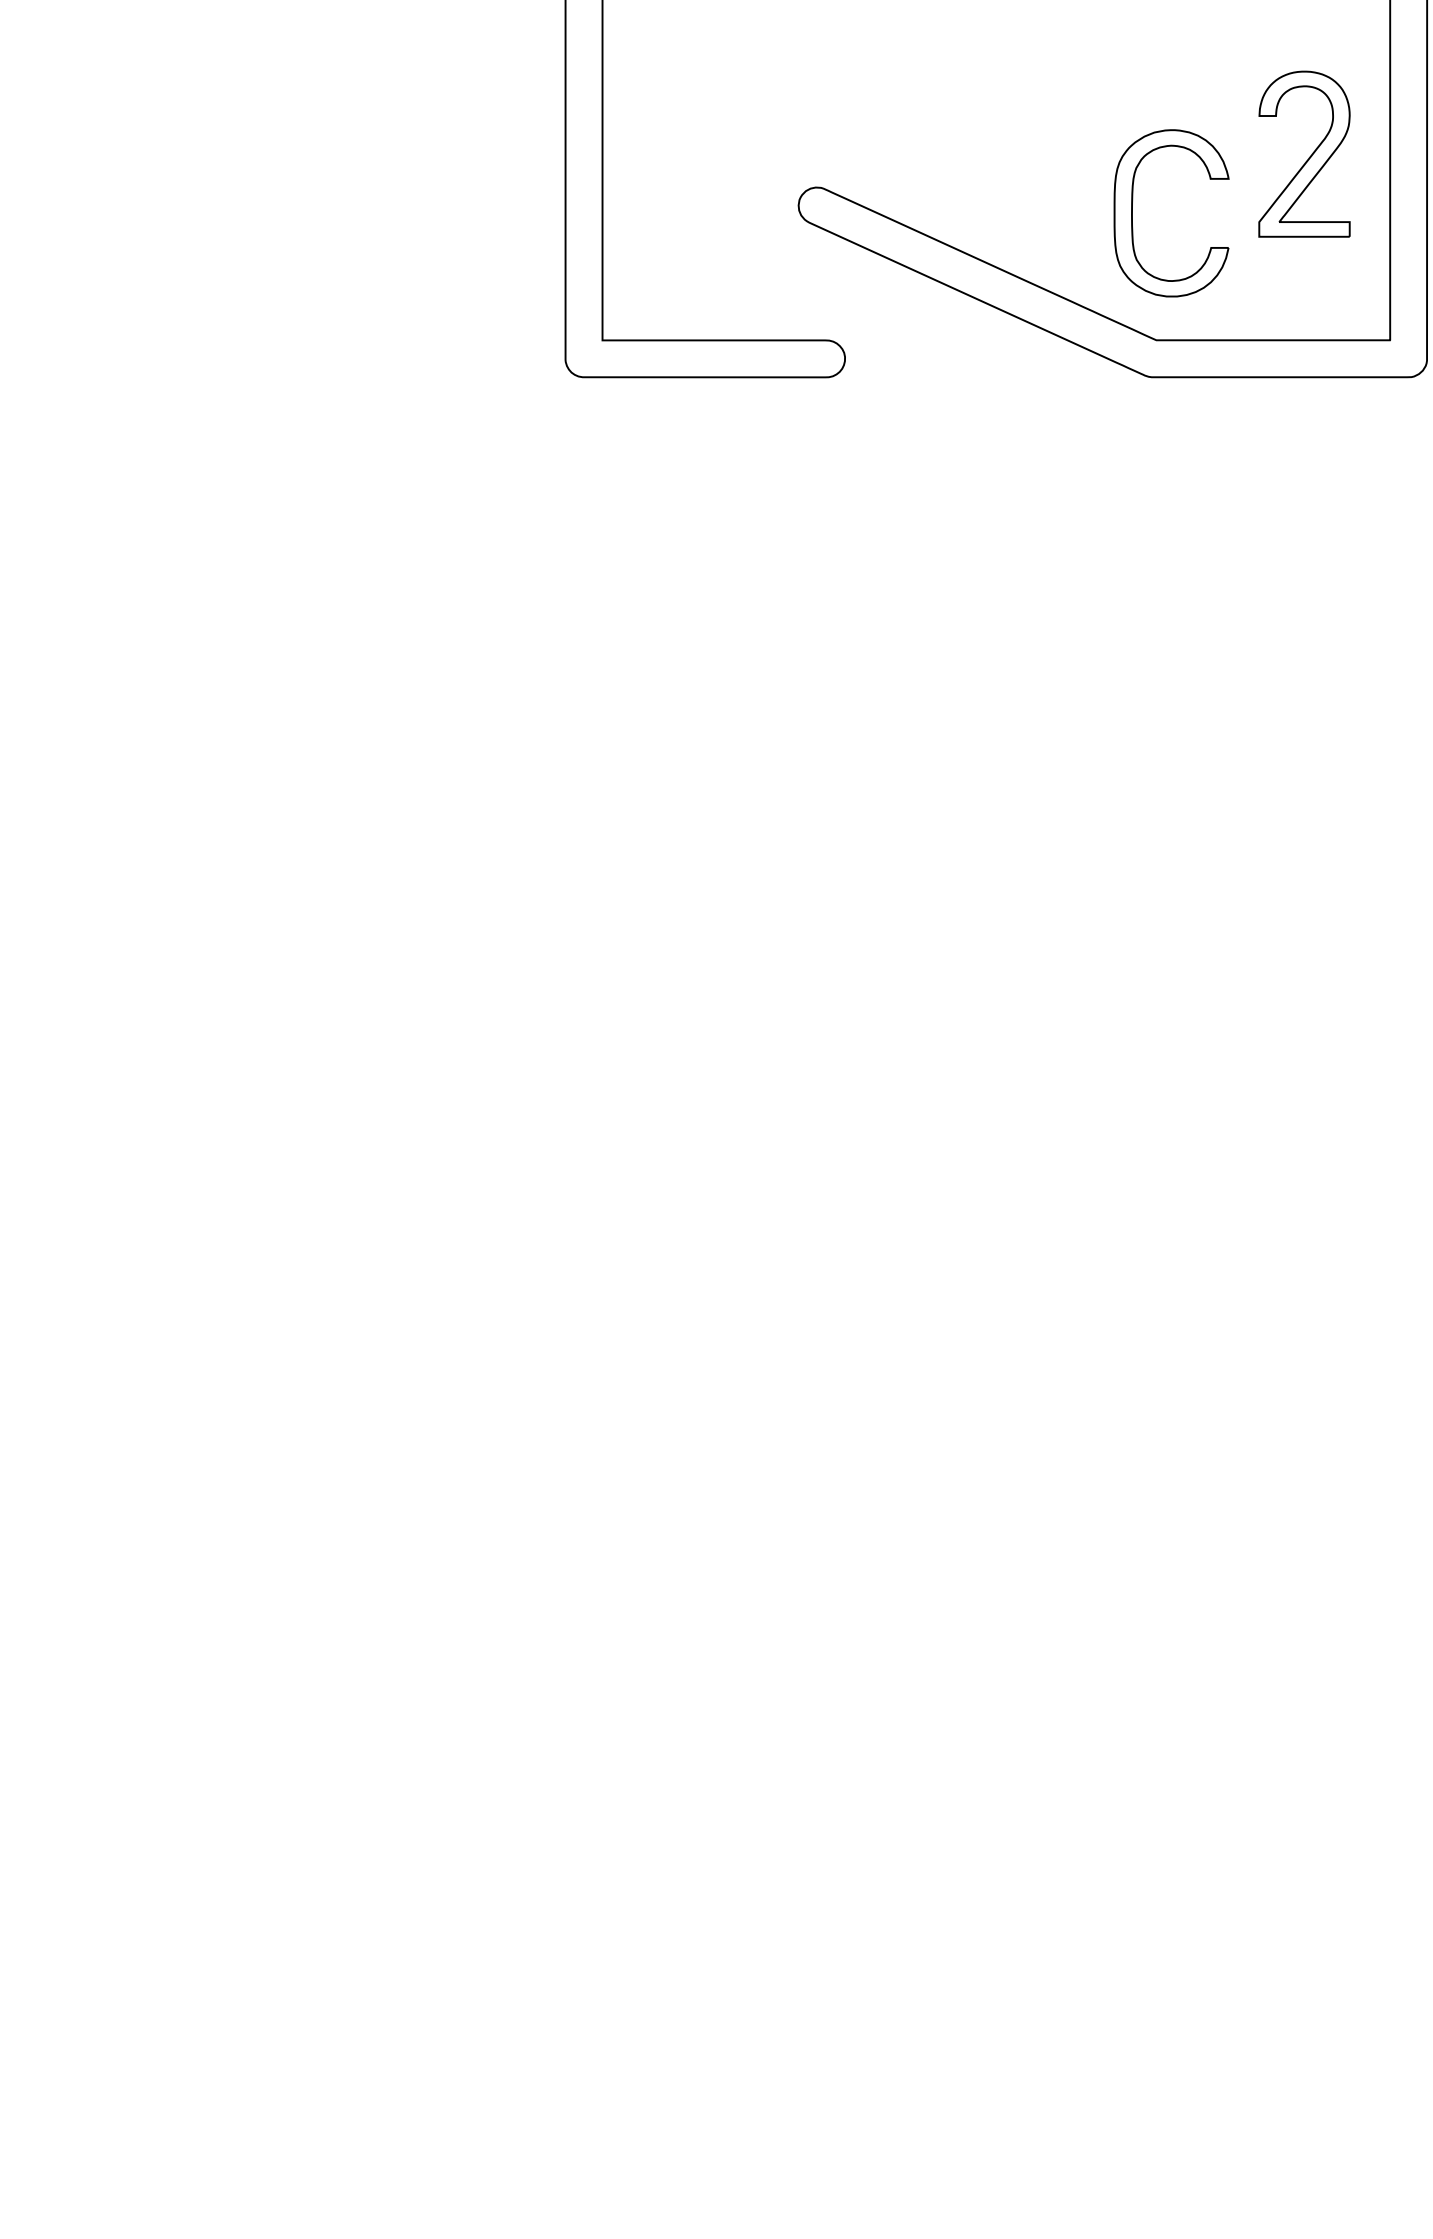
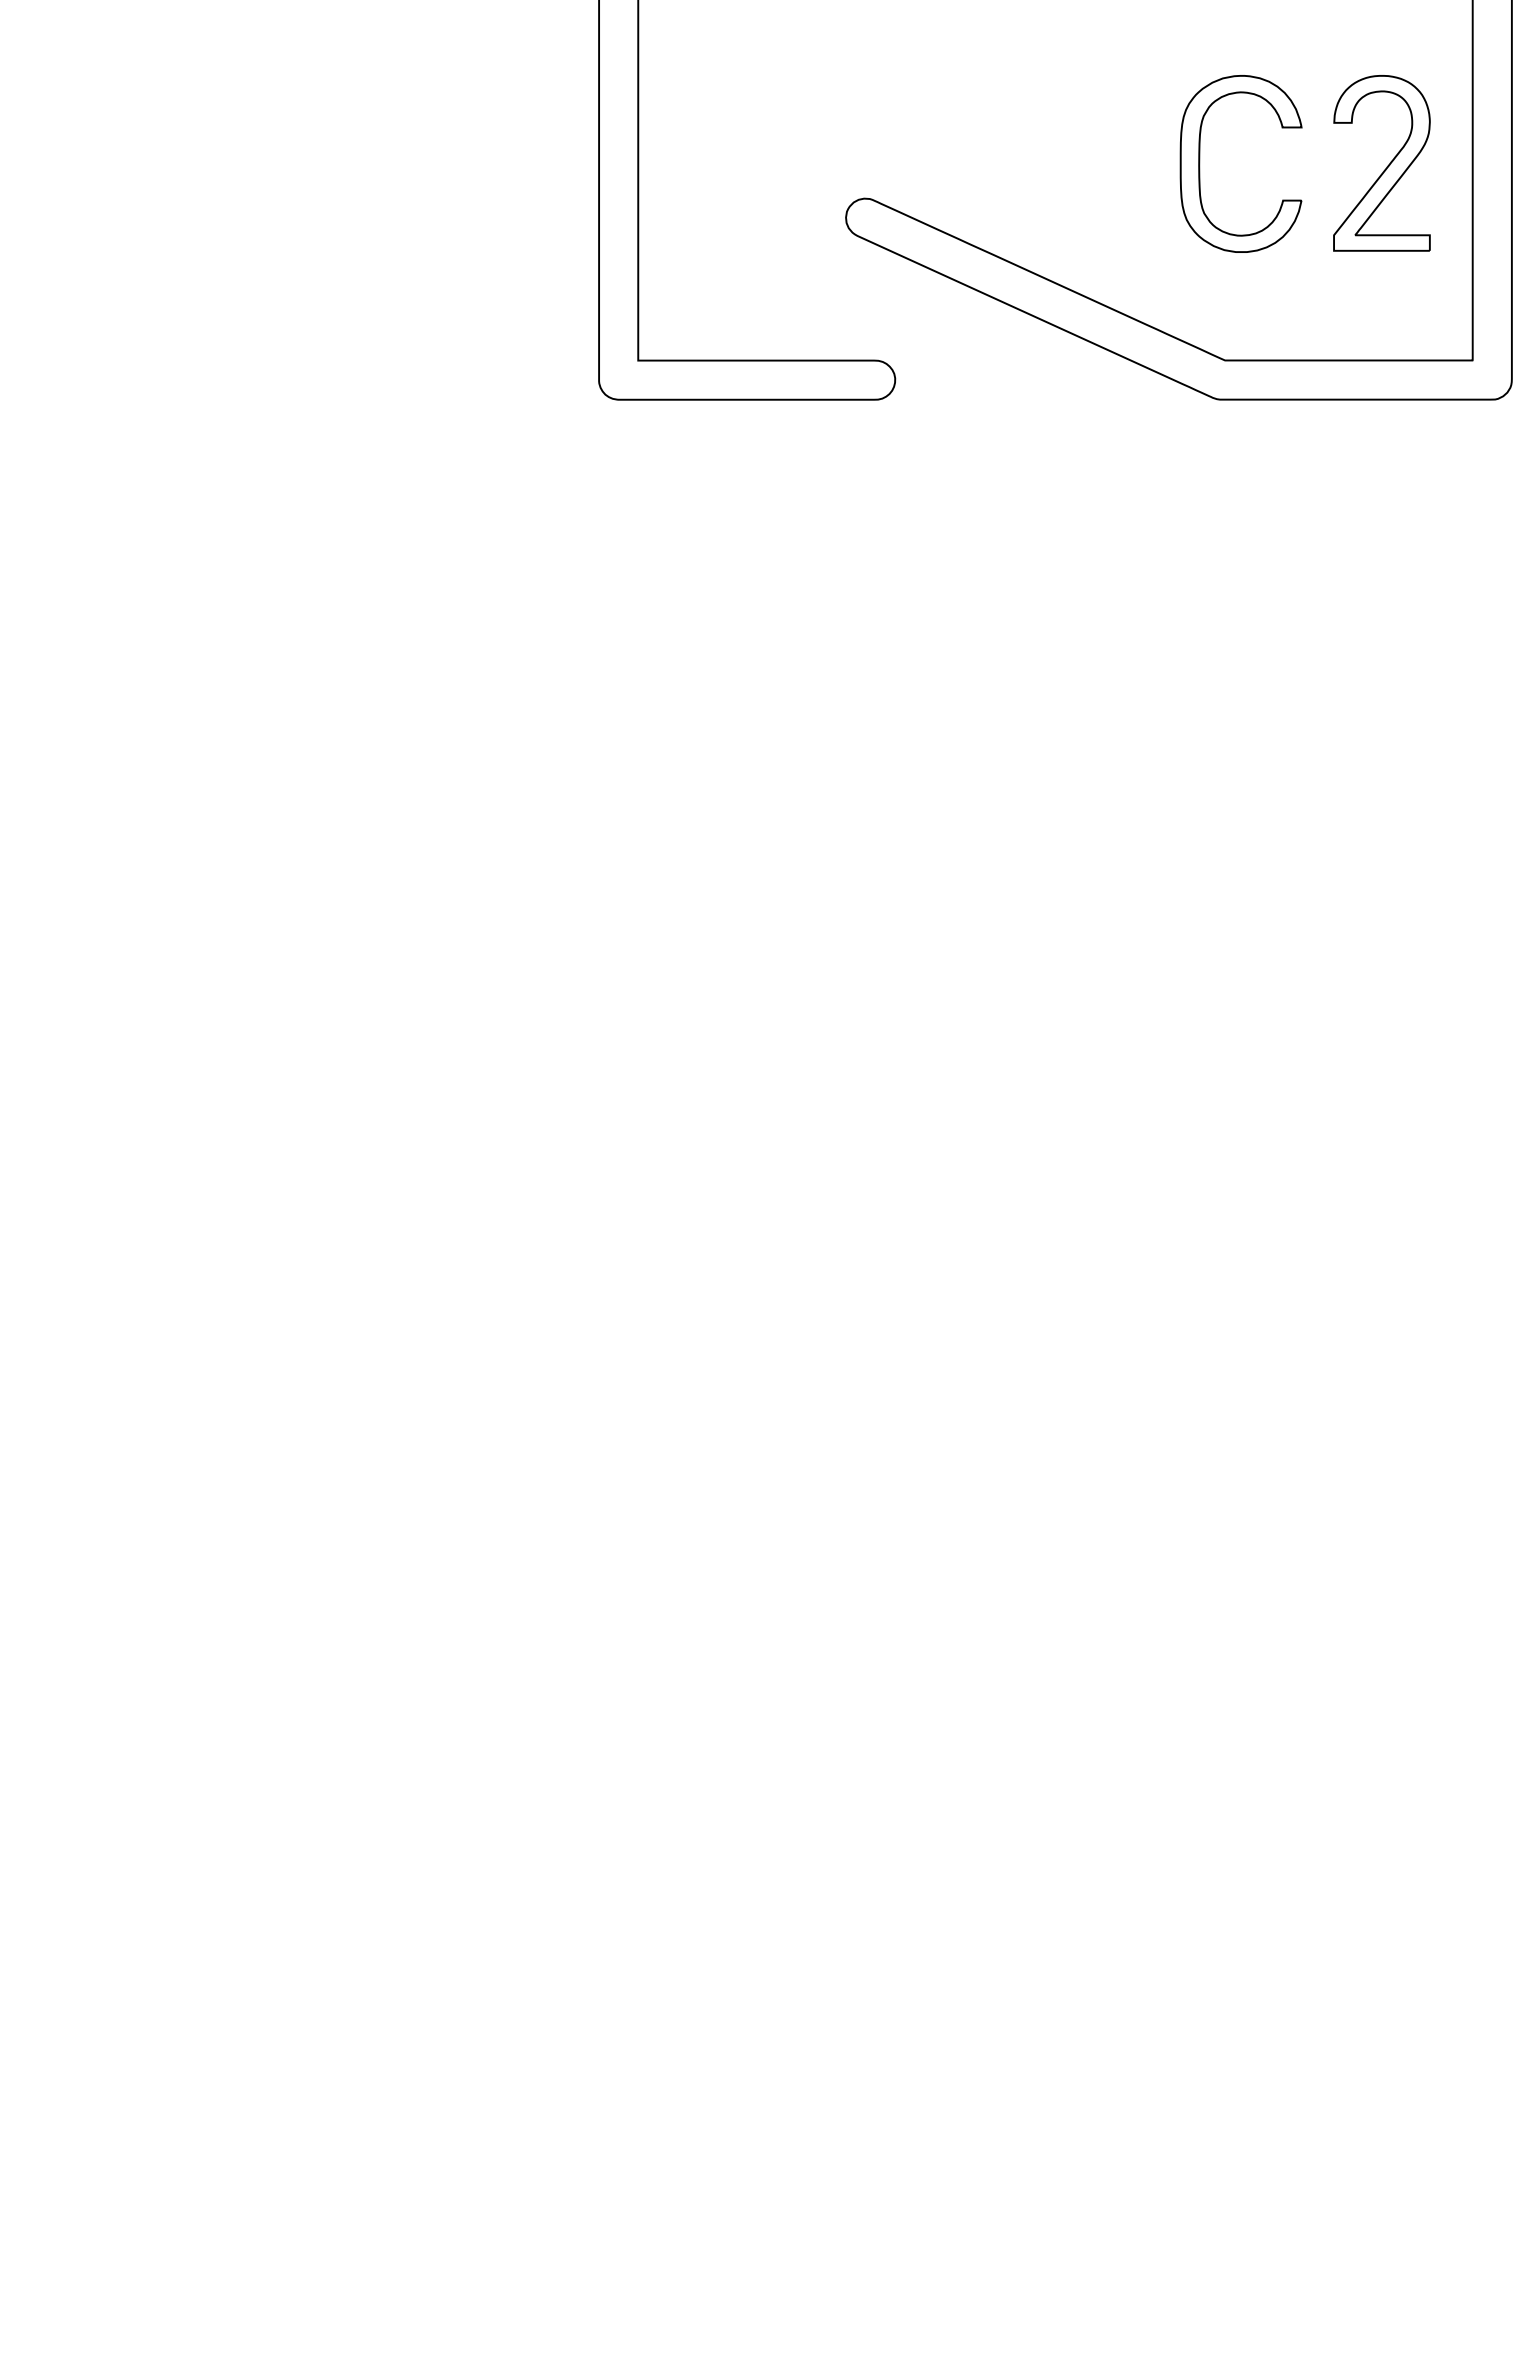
part: (1133, 212) -> (1200, 163), moved

